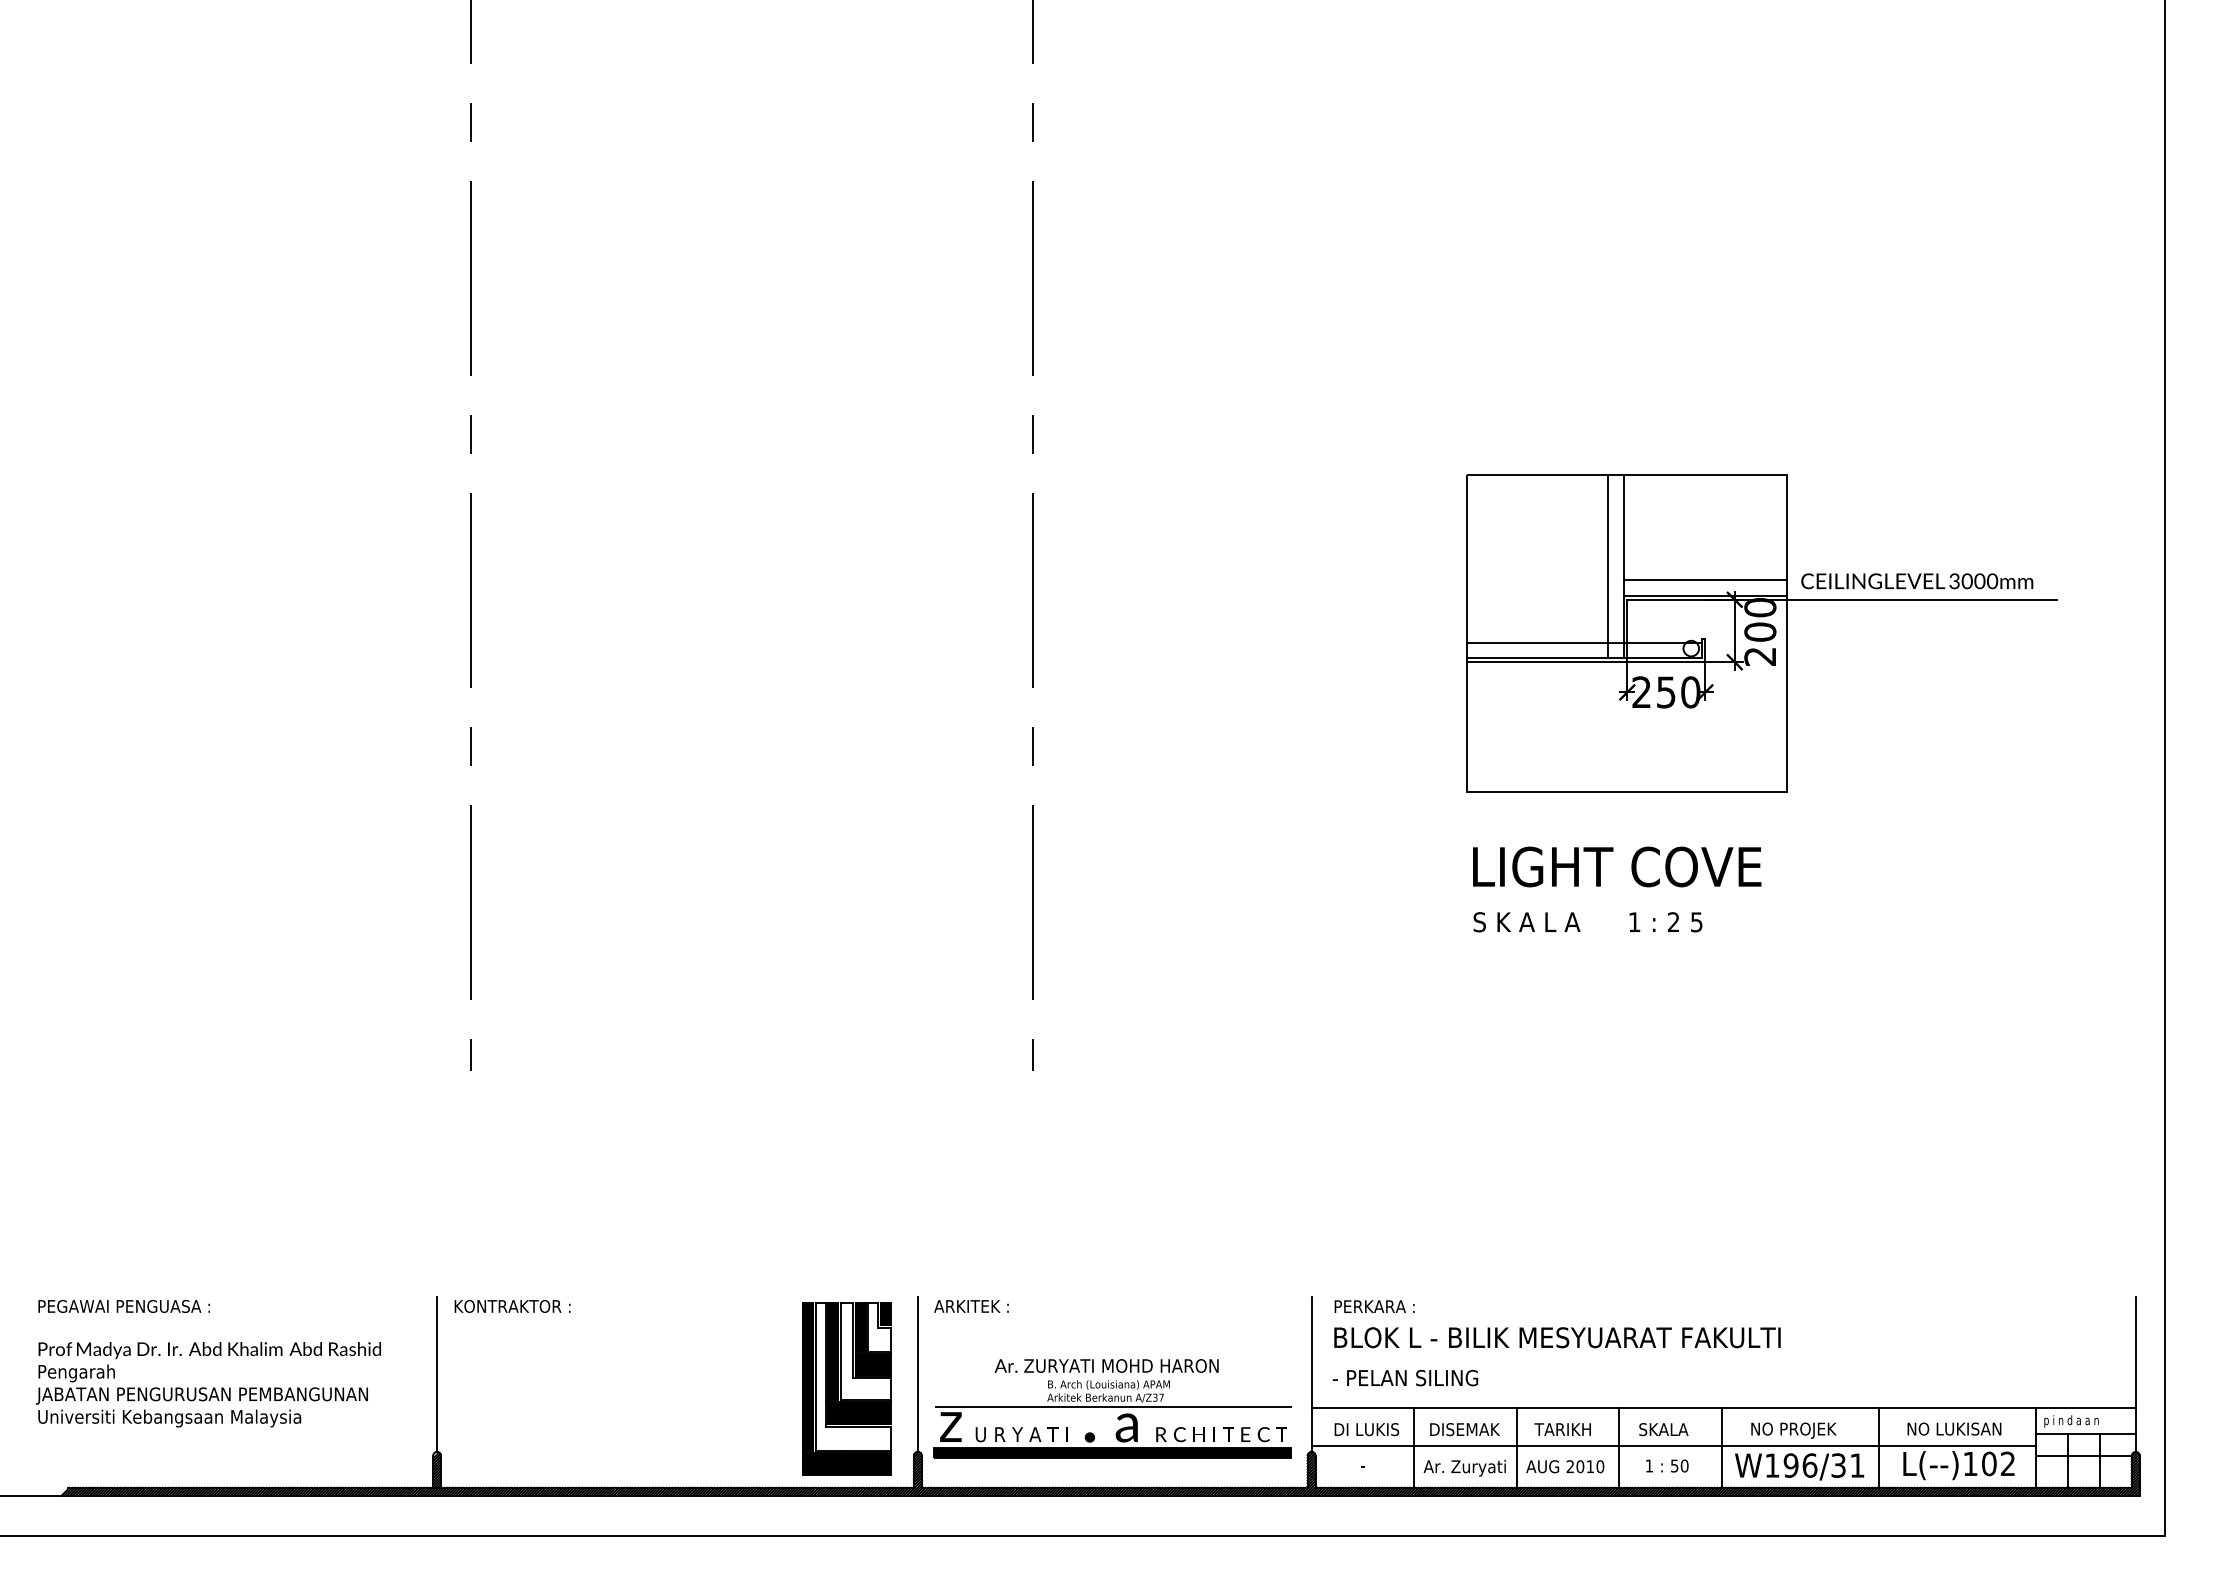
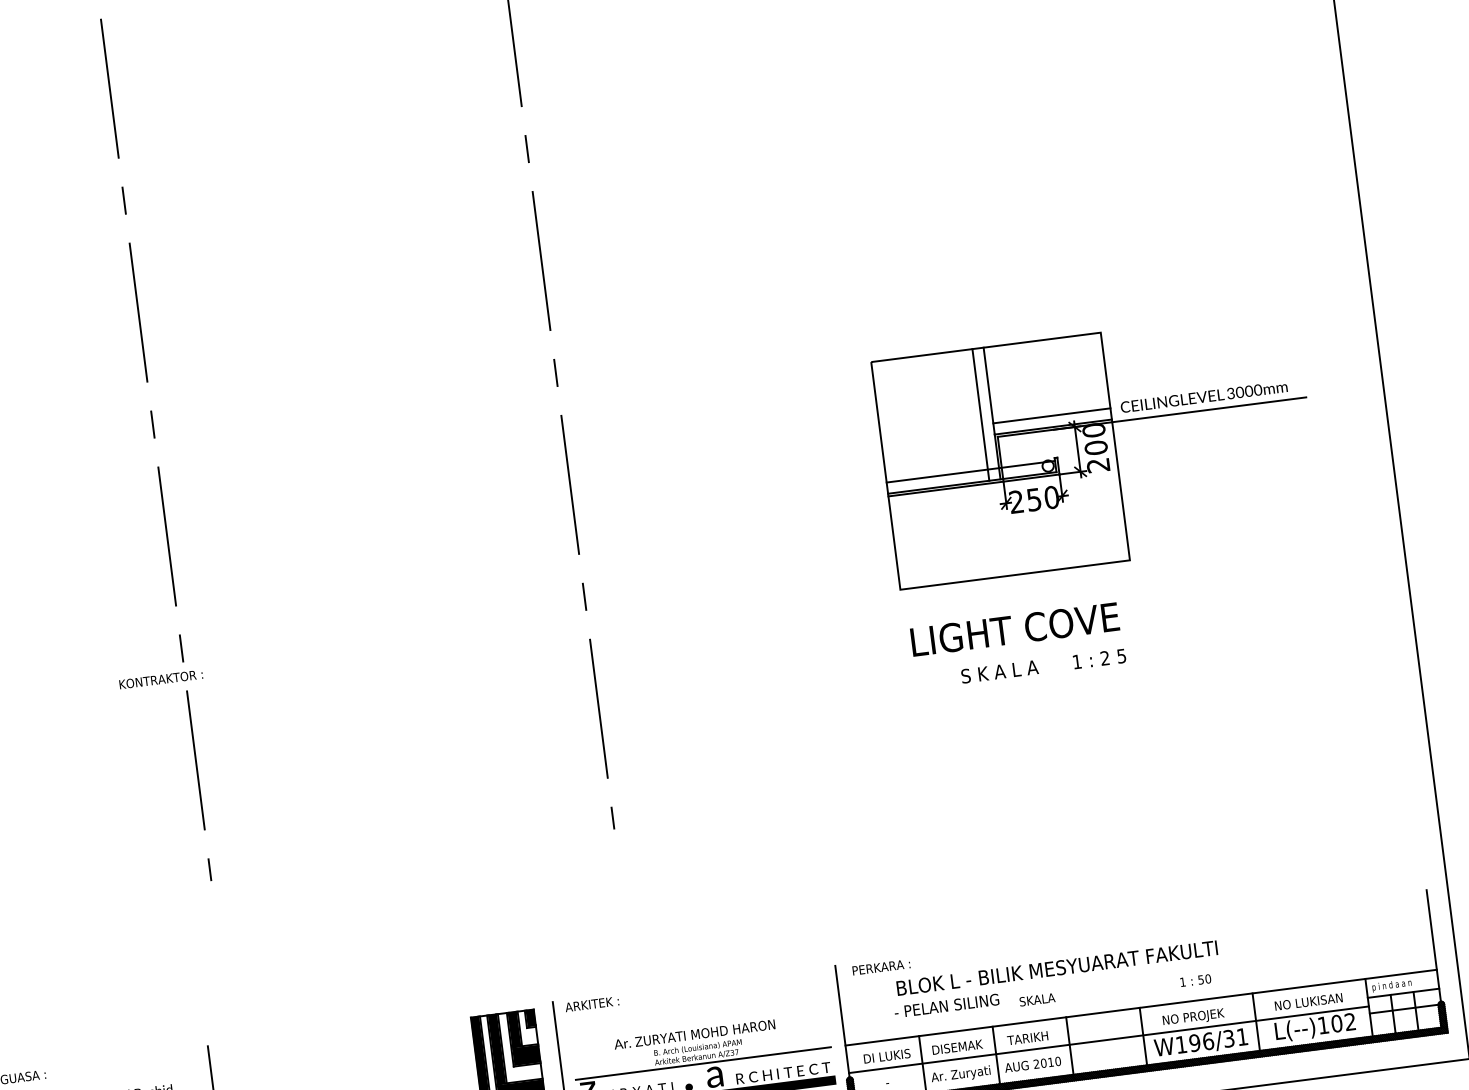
text: (1587, 922) -> (1043, 666), moved
text: (512, 1306) -> (161, 679), moved
text: (1557, 1337) -> (1057, 968), moved
text: (1405, 1377) -> (946, 1005), moved
text: (1663, 1429) -> (1037, 999), moved
text: (1667, 1465) -> (1195, 980), moved

